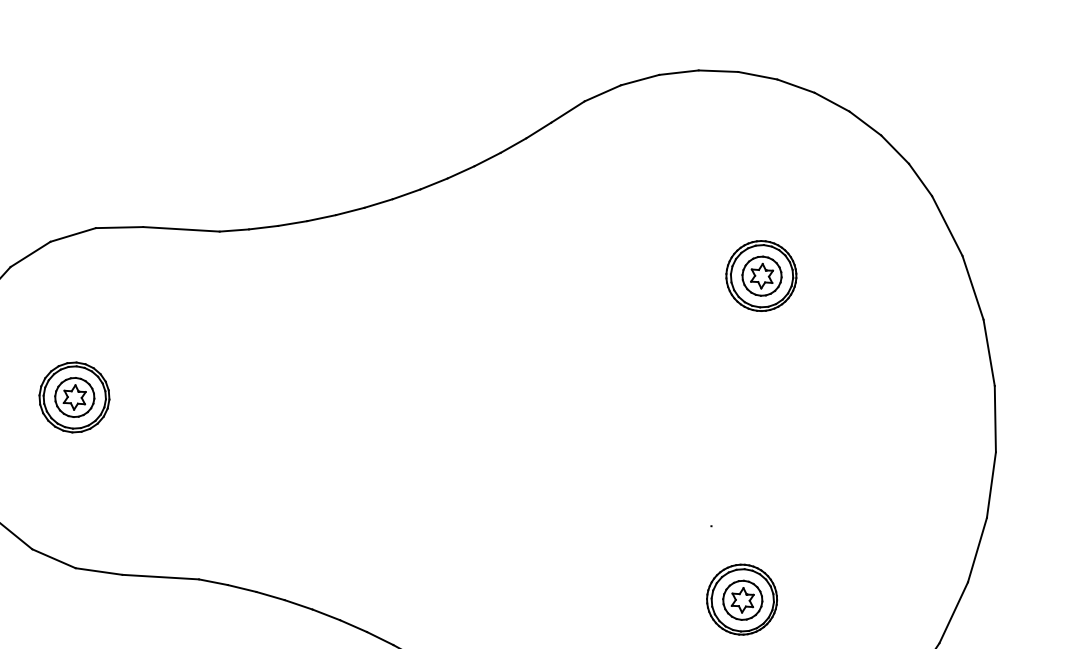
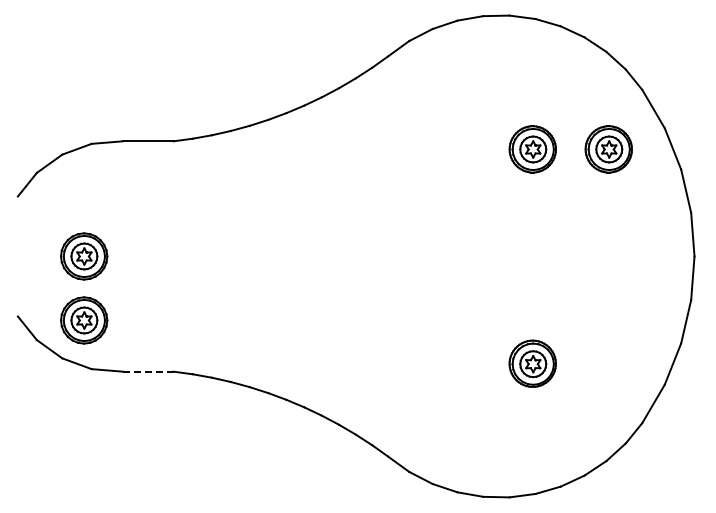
part: (875, 282) -> (608, 149), added
part: (69, 494) -> (84, 320), added
line: (159, 576) -> (147, 371), solid -> dashed

